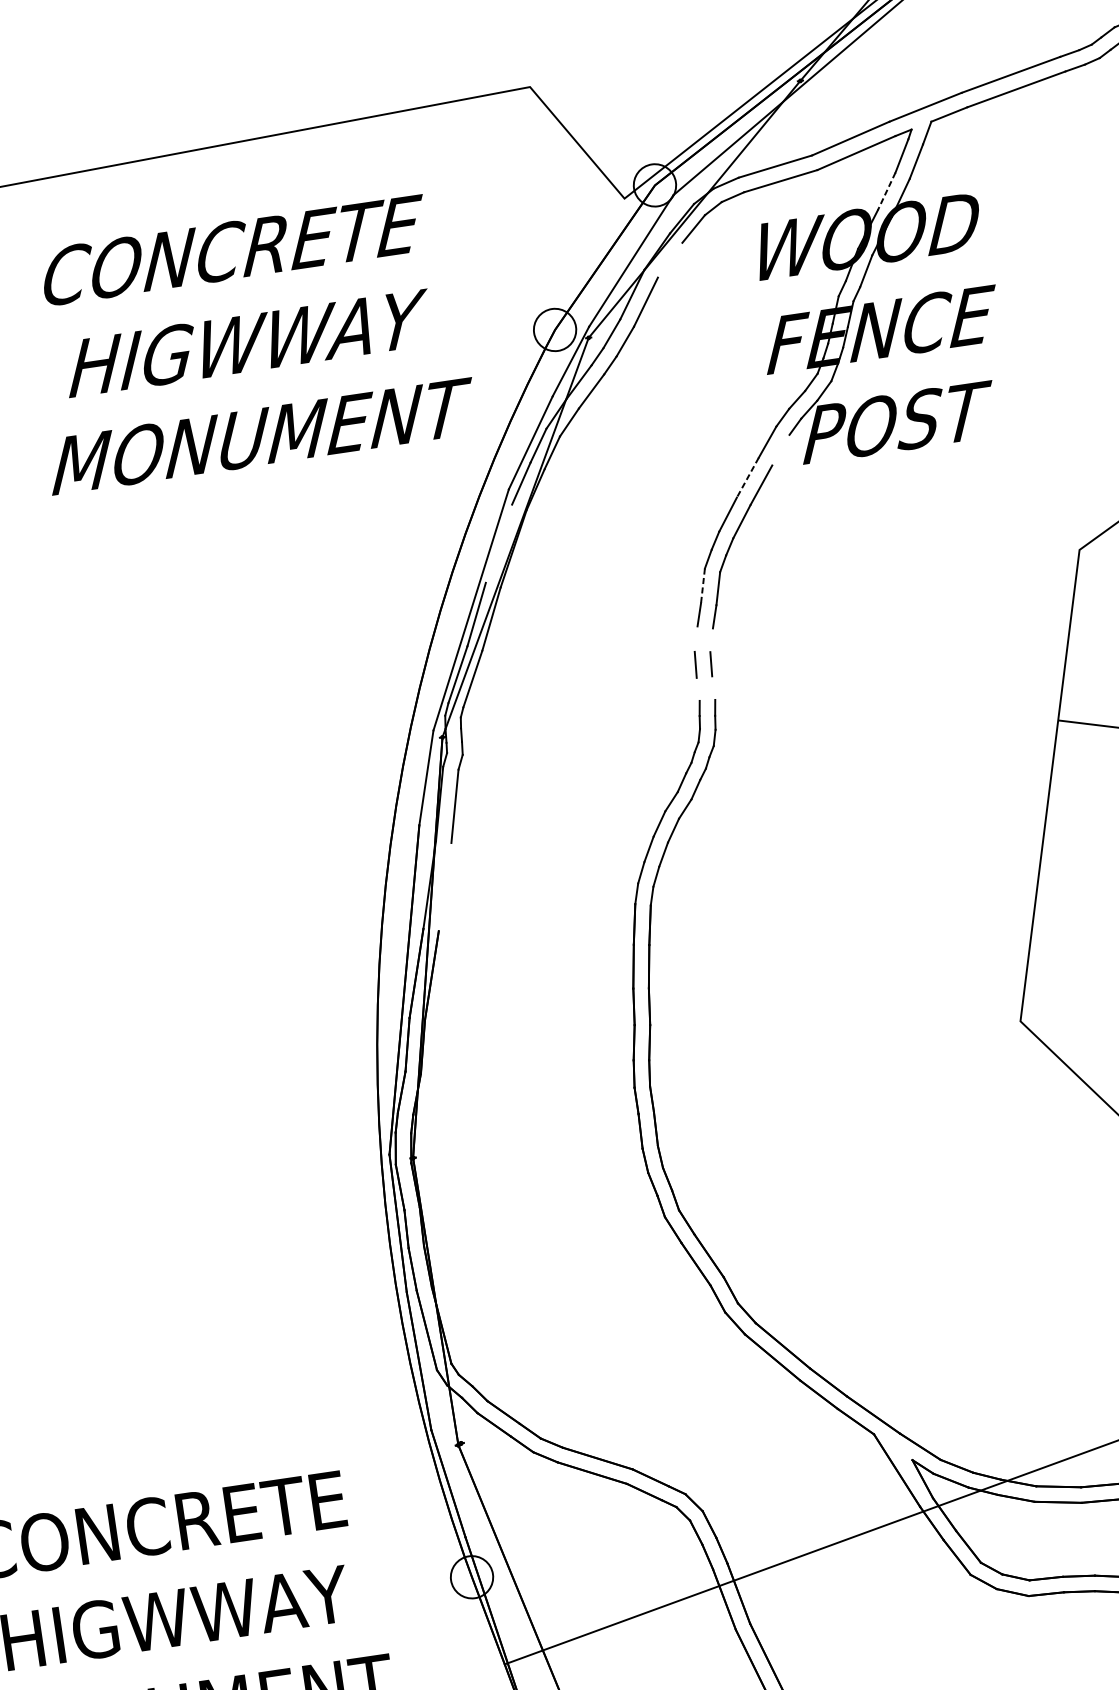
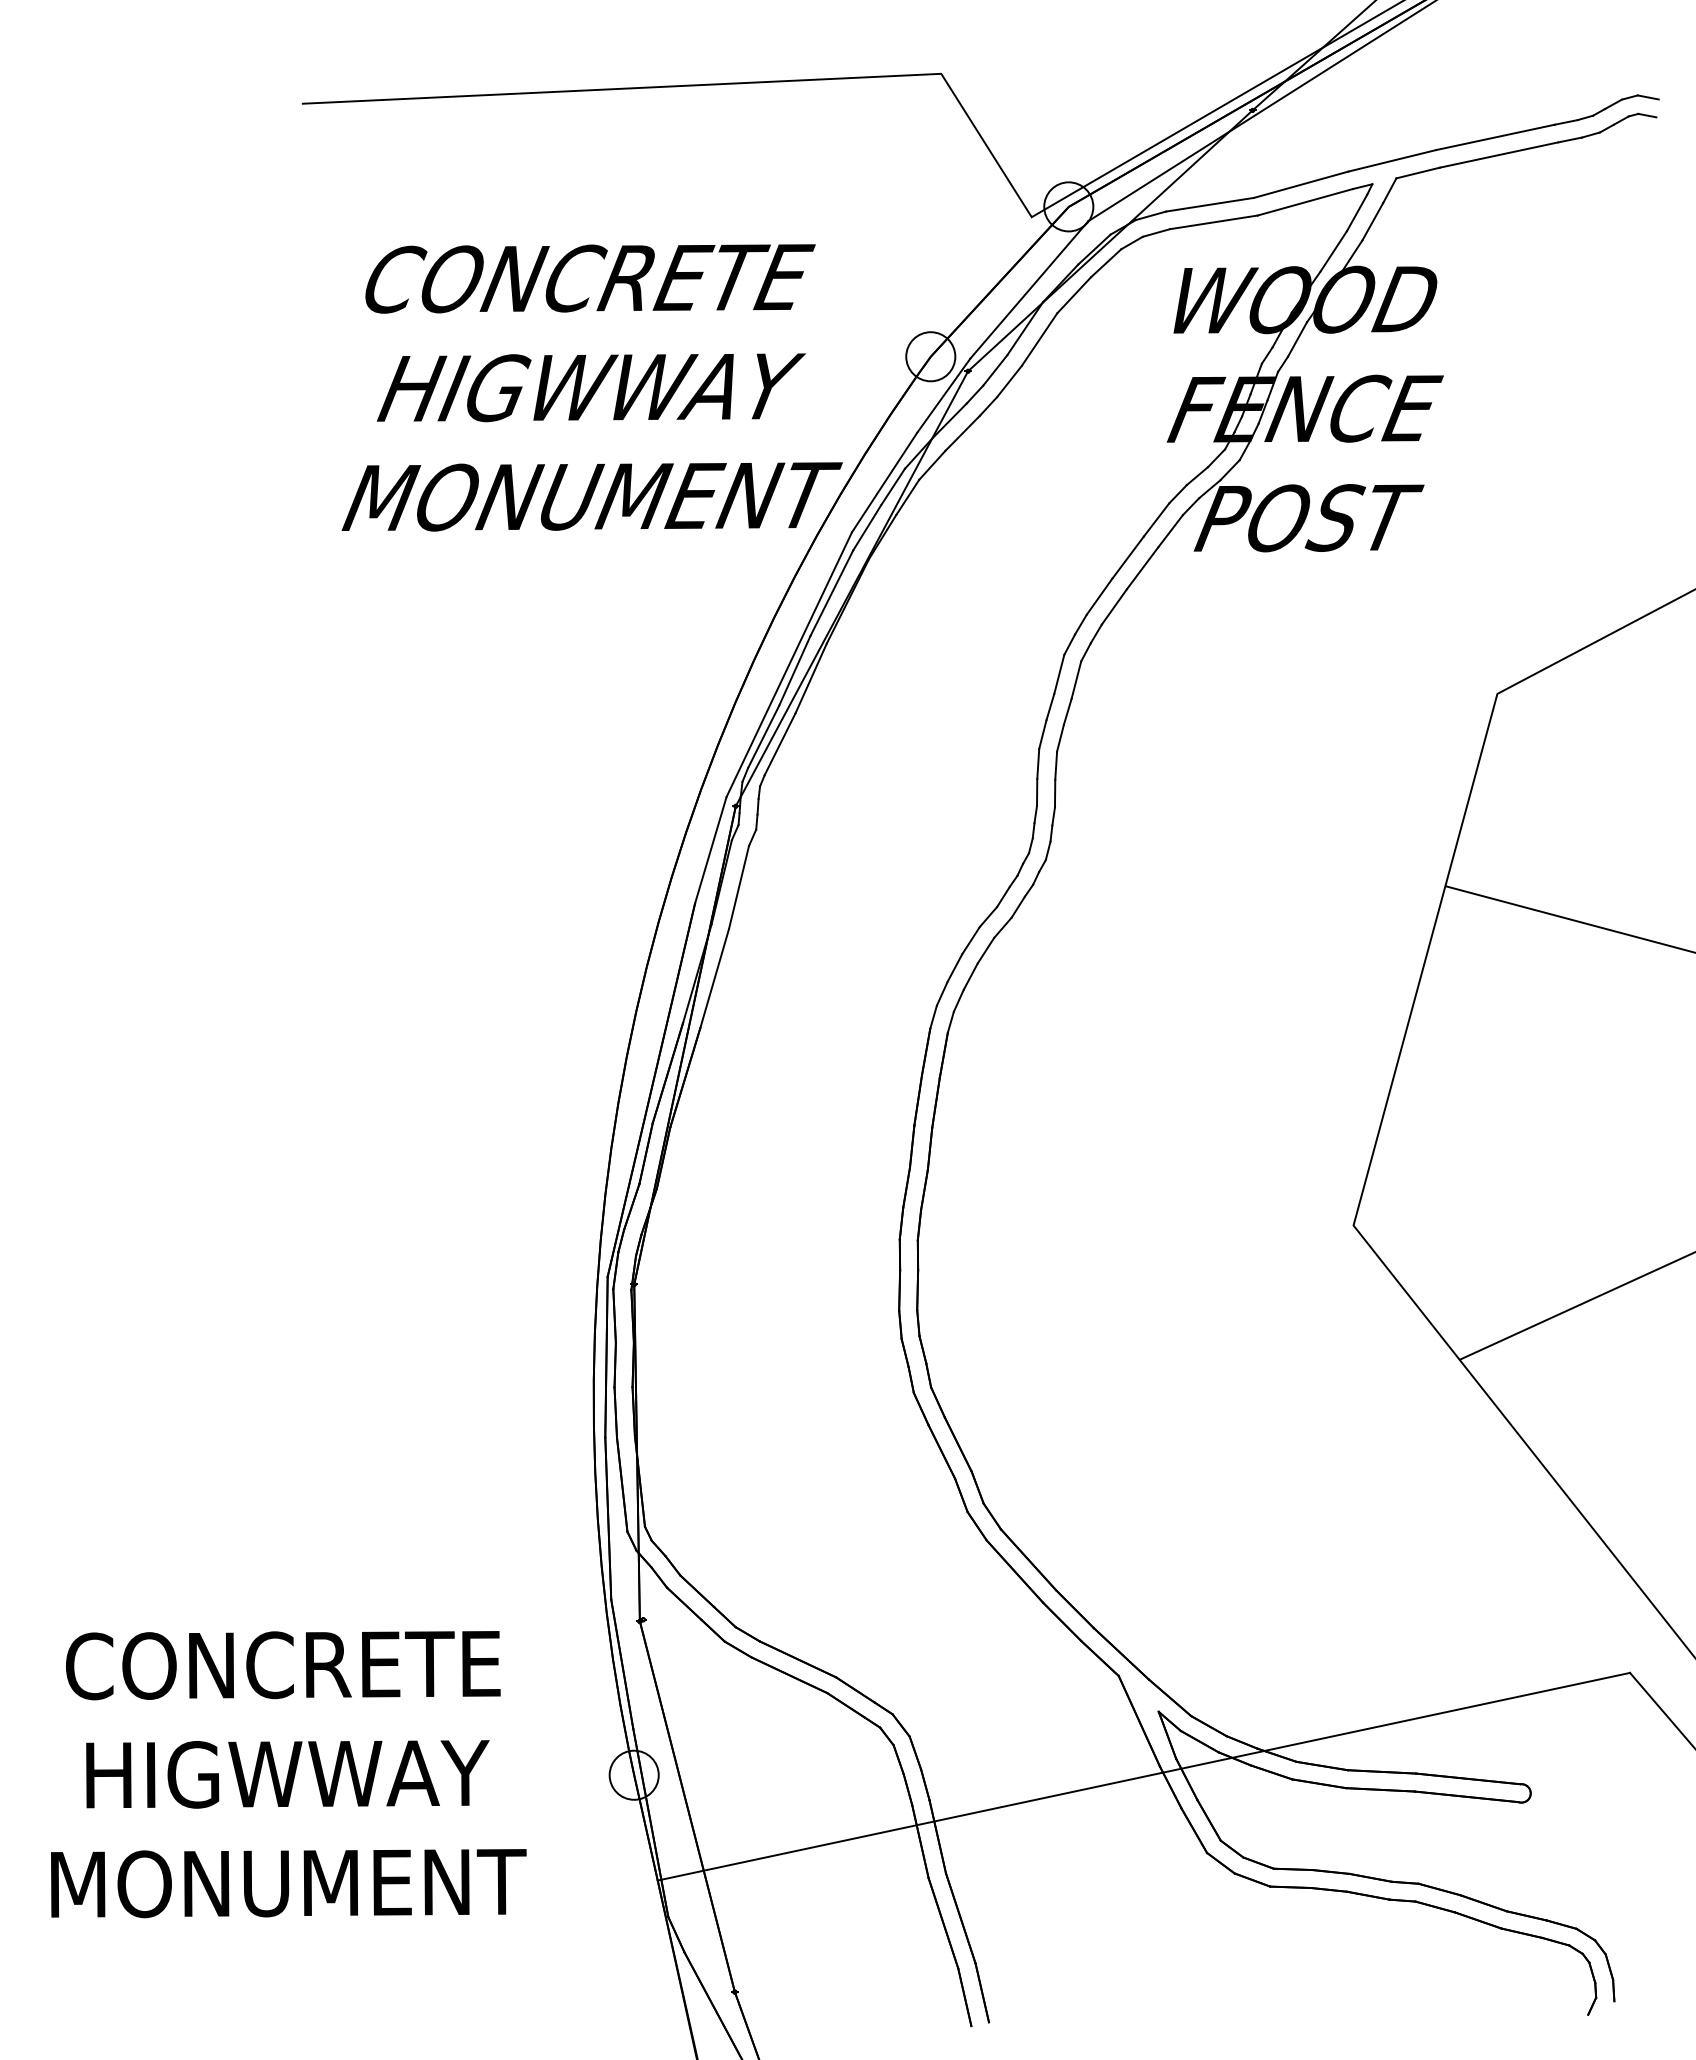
line: (886, 191) -> (1333, 251), dashed -> solid
line: (670, 260) -> (1074, 295), added
text: (248, 343) -> (591, 387), moved
line: (780, 450) -> (1170, 531), added
line: (747, 477) -> (1127, 557), dashed -> solid
line: (498, 543) -> (831, 592), added
line: (703, 585) -> (1059, 674), dashed -> solid
line: (695, 639) -> (1042, 734), added
line: (711, 639) -> (1060, 737), added
line: (713, 688) -> (1054, 793), added
line: (698, 689) -> (1037, 792), added
line: (444, 887) -> (714, 978), added

